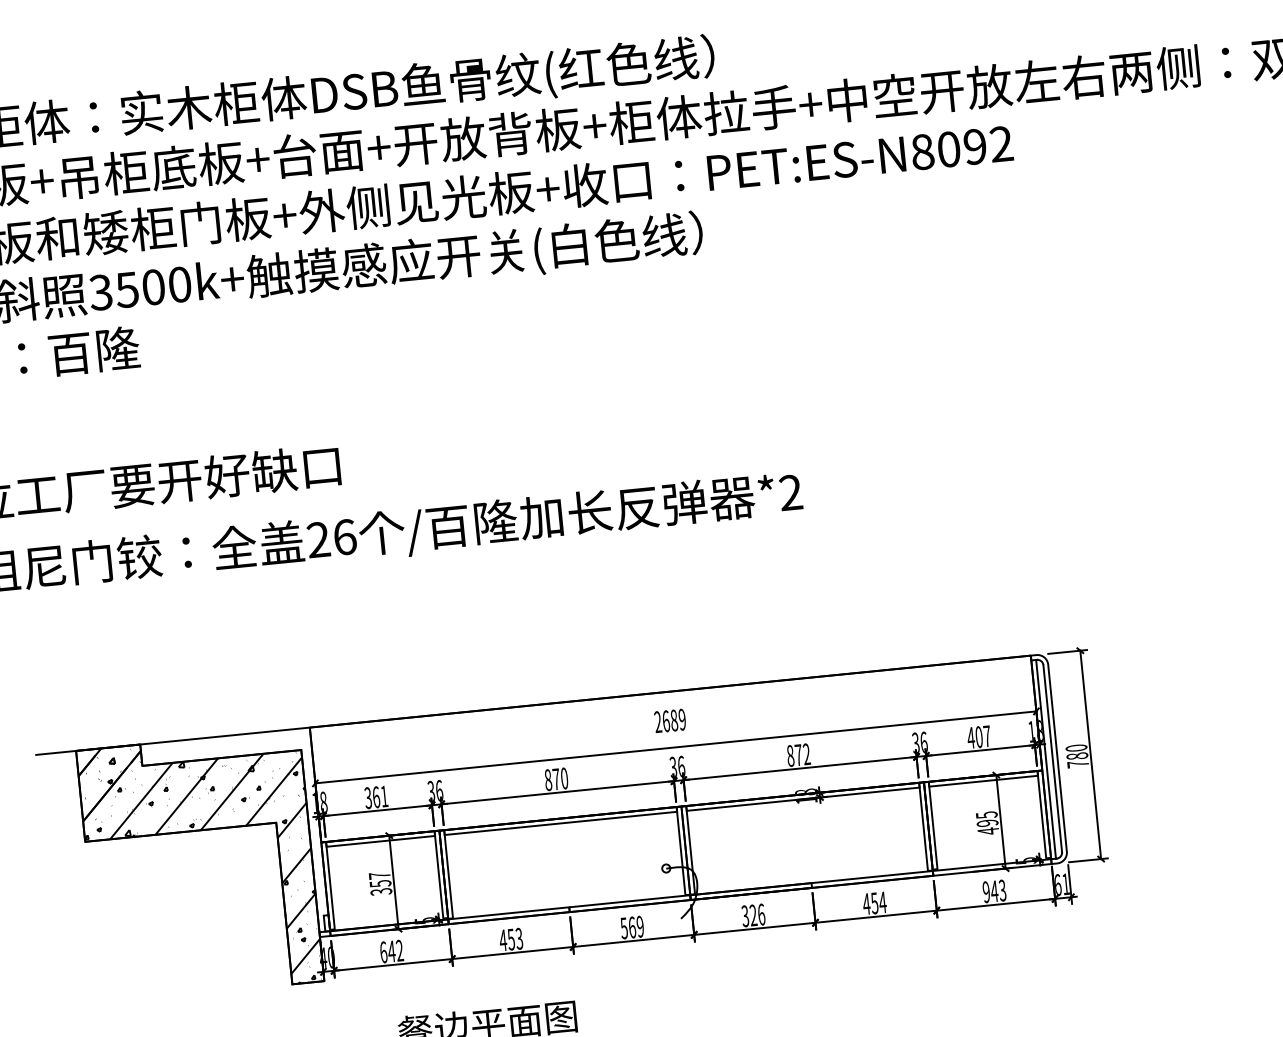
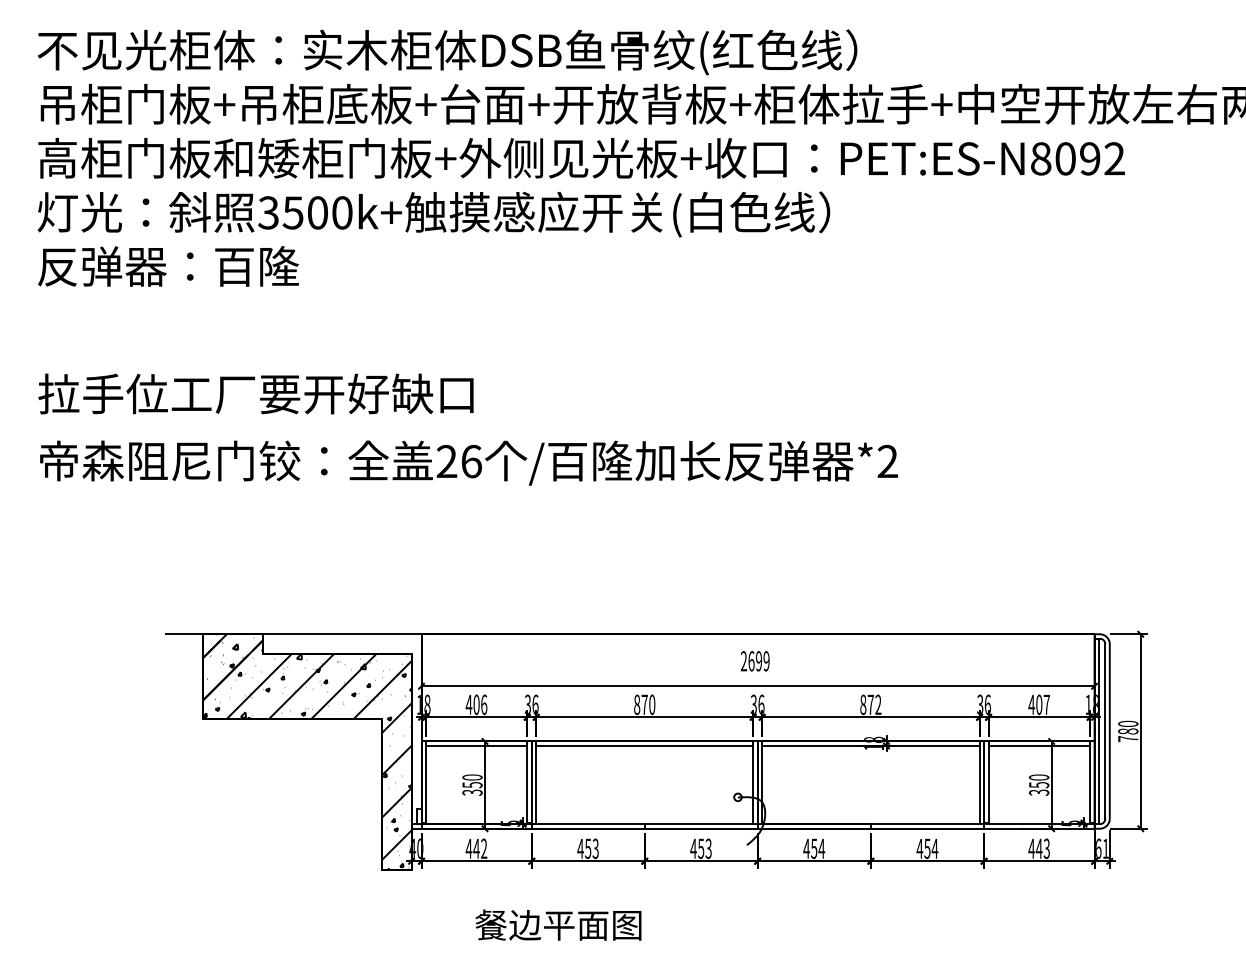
text: (674, 720) -> (759, 661), 2689 -> 2699
text: (376, 796) -> (476, 704), 361 -> 406
text: (986, 823) -> (1038, 785), 495 -> 350
text: (379, 875) -> (472, 777), 357 -> 350
text: (986, 891) -> (1031, 848), 943 -> 443
text: (753, 915) -> (814, 848), 326 -> 454
text: (631, 927) -> (700, 848), 569 -> 453
text: (383, 952) -> (468, 848), 642 -> 442

